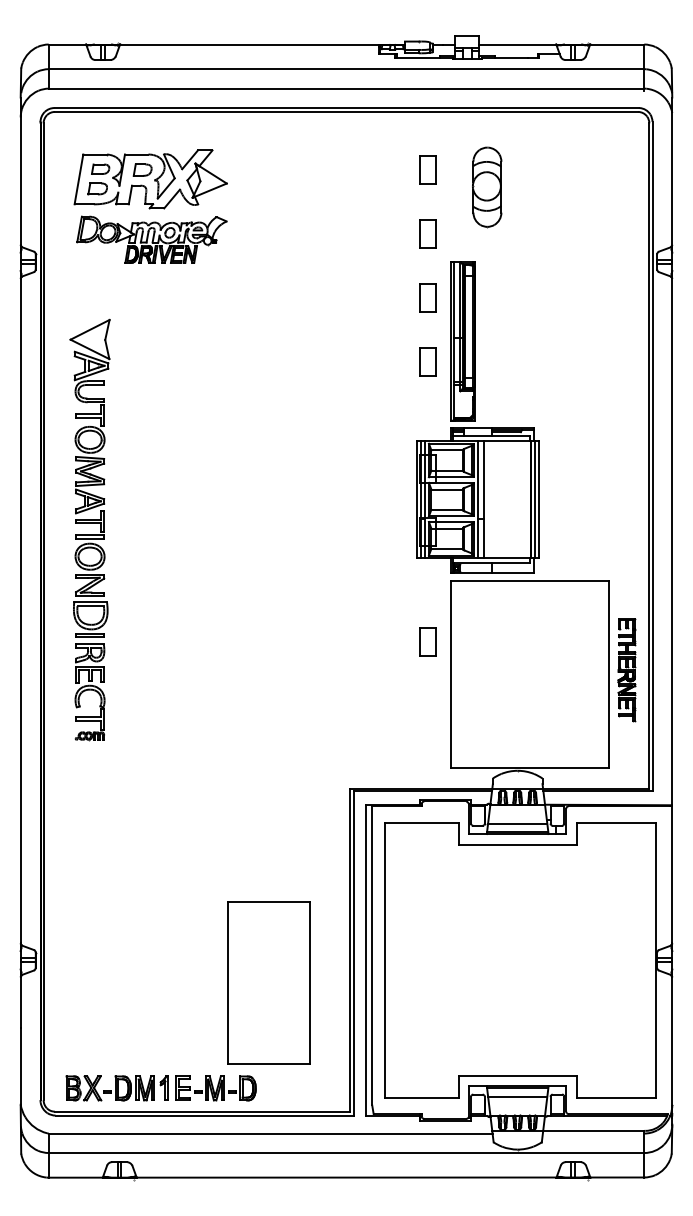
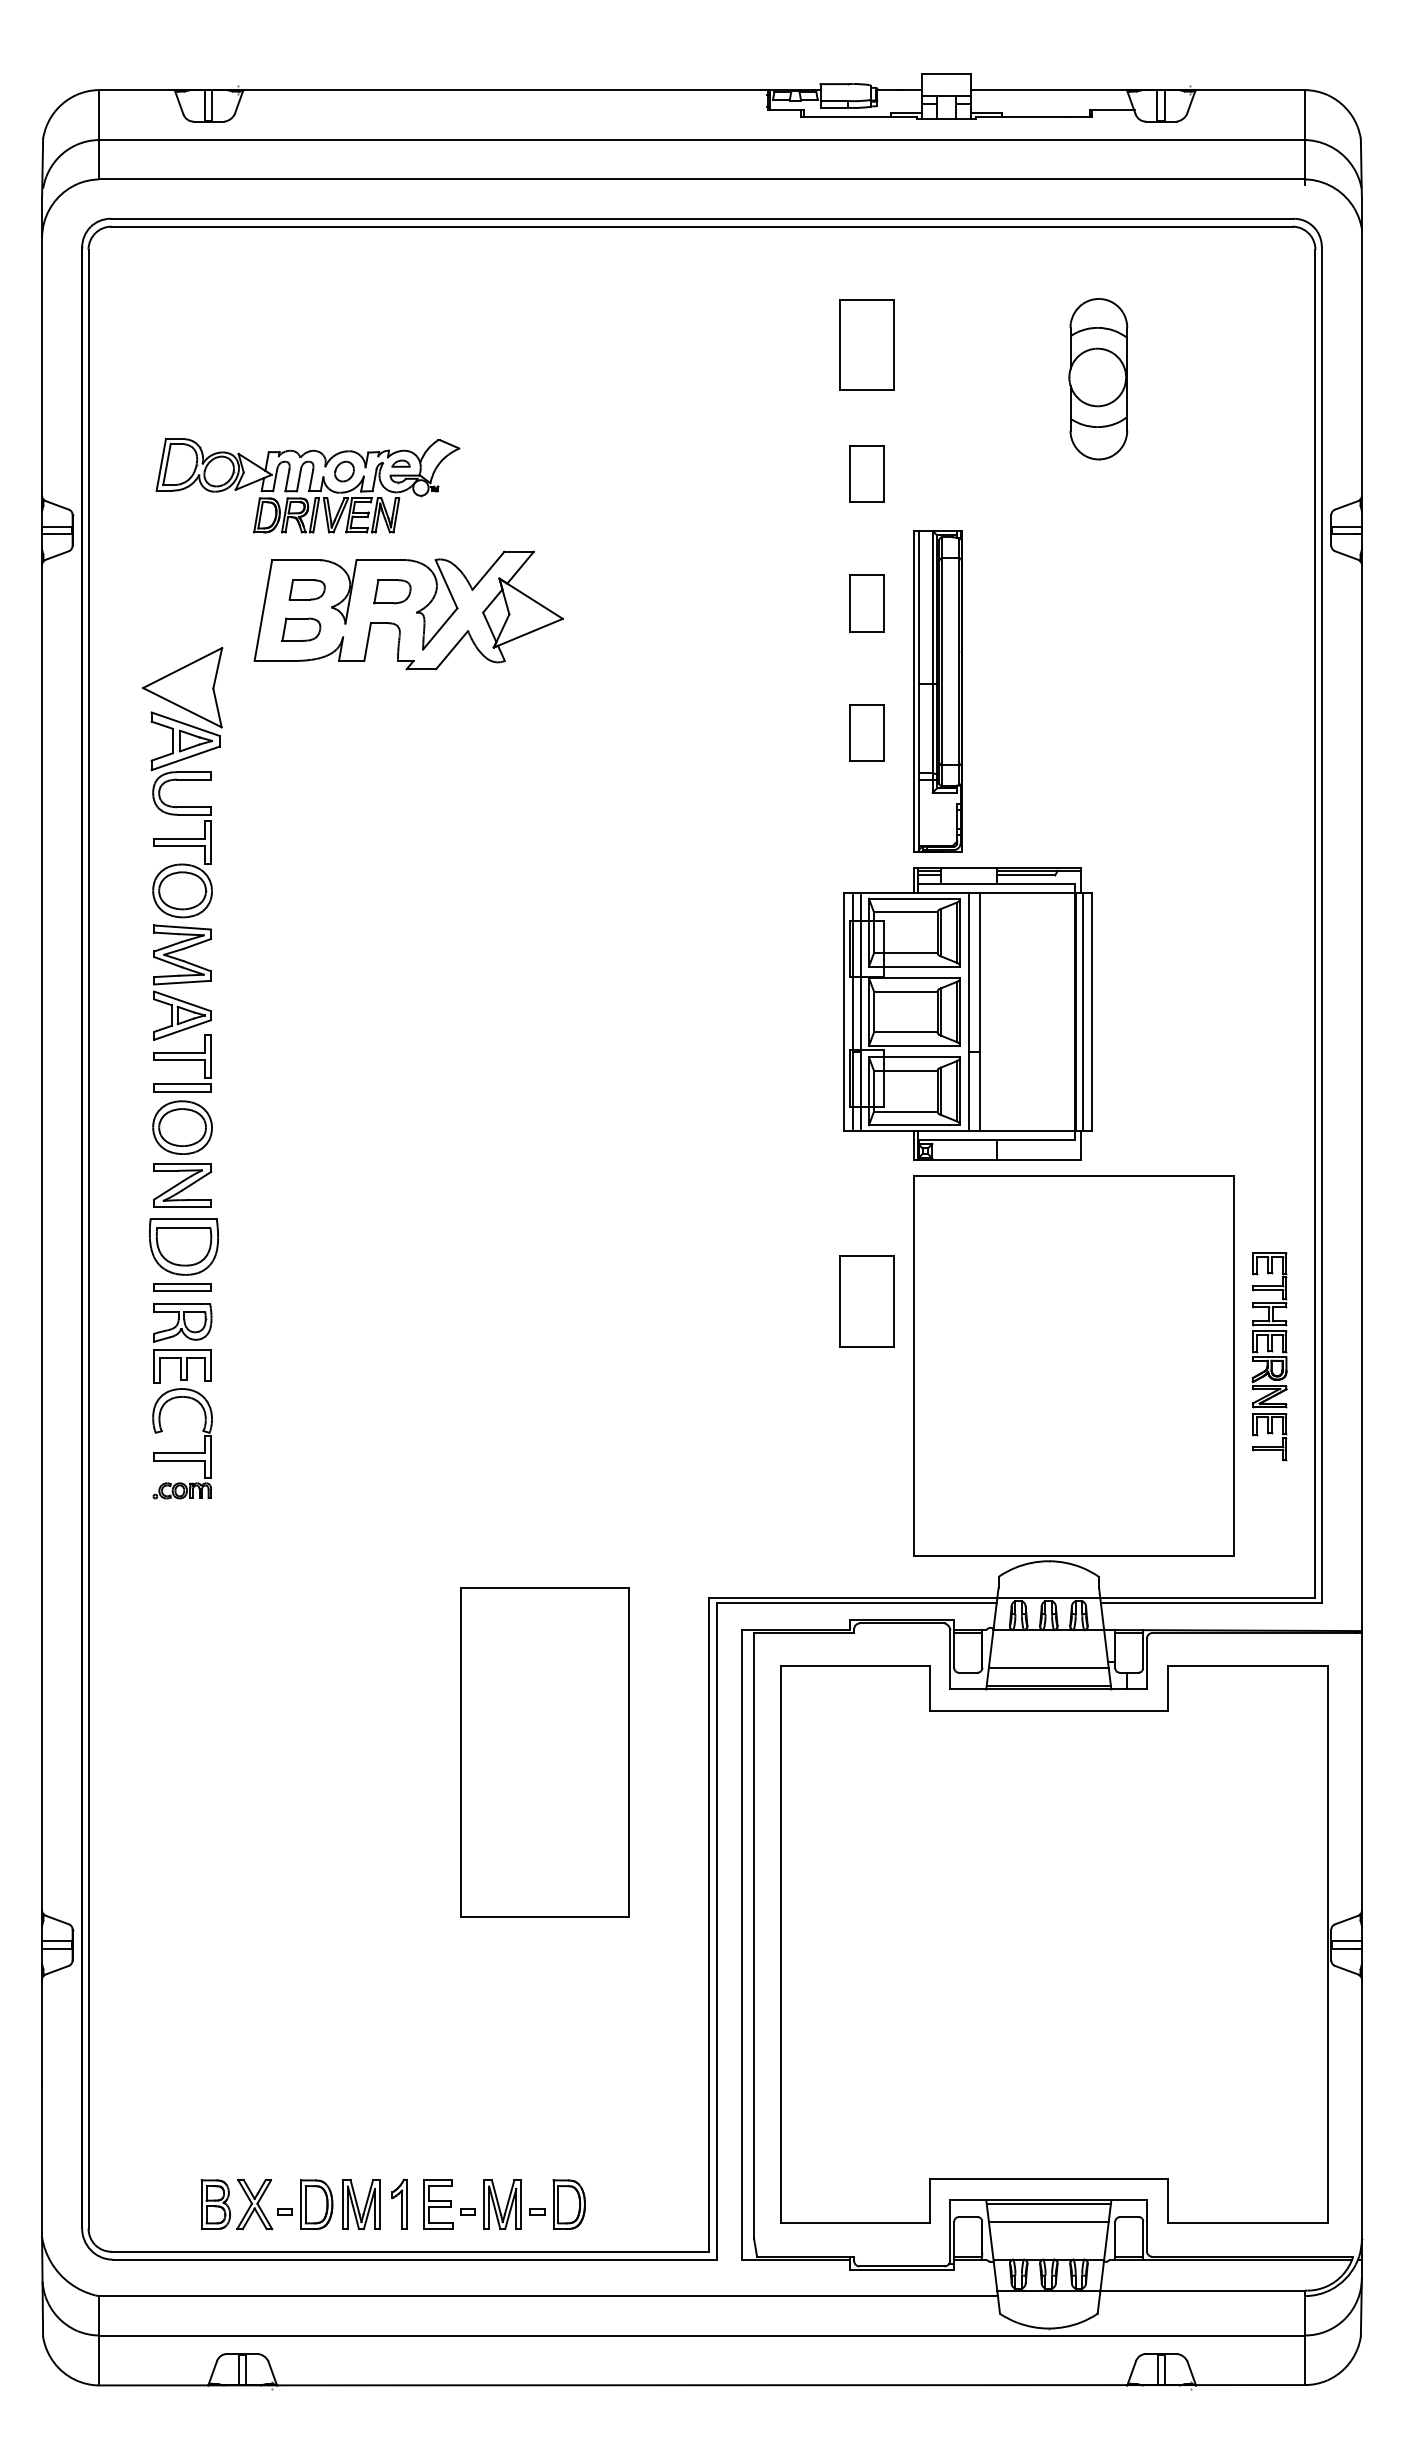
part: (427, 169) -> (866, 343), size x1.6
part: (150, 179) -> (408, 610), moved
part: (487, 187) -> (1099, 379), moved
part: (427, 641) -> (866, 1299), size x1.6
part: (268, 982) -> (544, 1751), moved
part: (160, 1088) -> (392, 2204), moved

